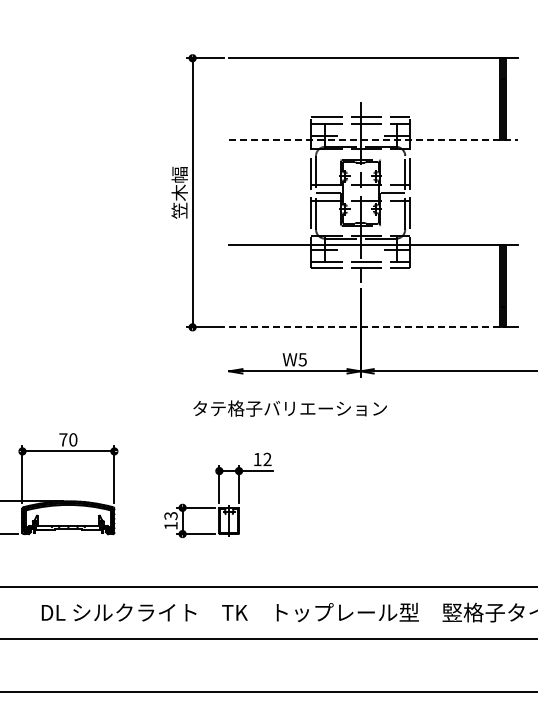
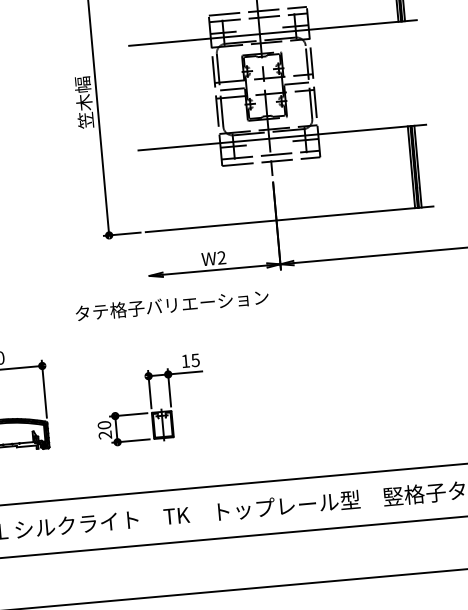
line: (374, 140) -> (273, 33), dashed -> solid
line: (365, 327) -> (281, 220), dashed -> solid
text: (302, 359) -> (221, 257), W5 -> W2
text: (289, 408) -> (171, 305), moved
text: (267, 459) -> (195, 360), 12 -> 15
text: (170, 520) -> (104, 429), 13 -> 20

